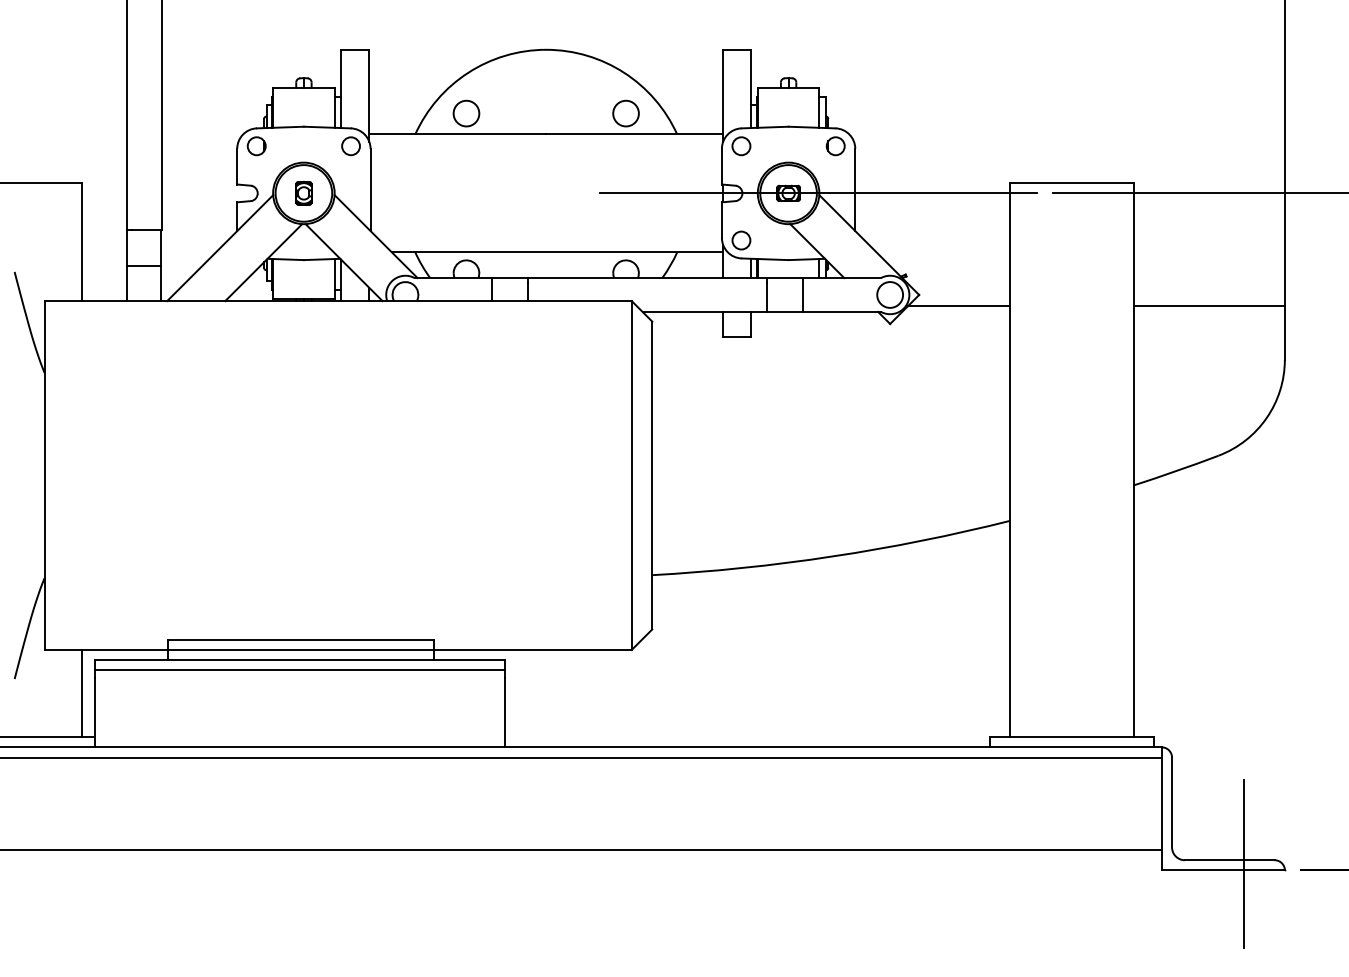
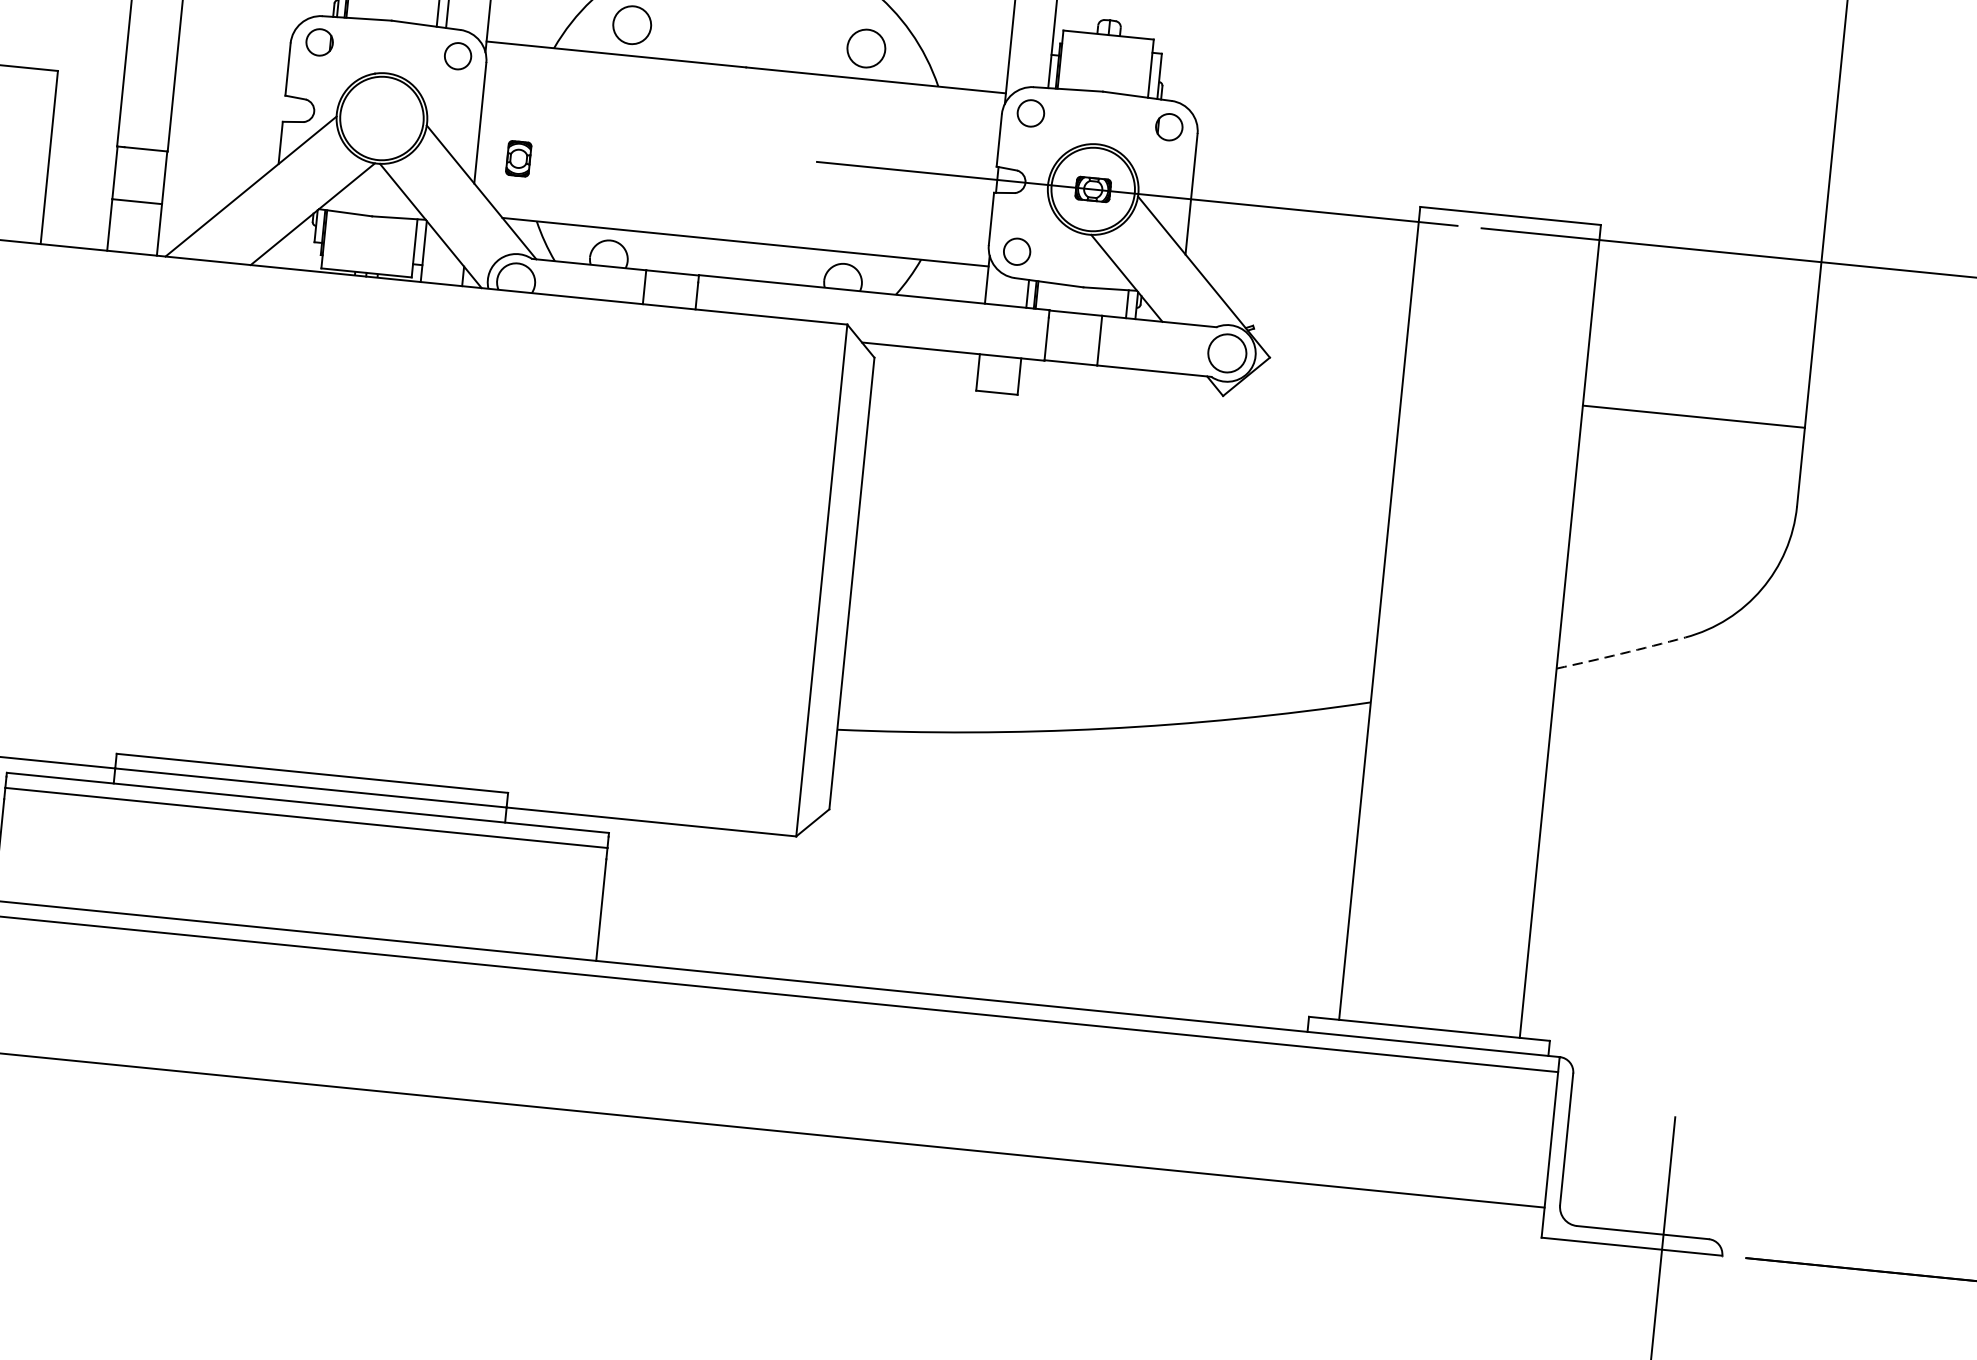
part: (303, 192) -> (518, 157), moved
line: (958, 306) -> (1325, 380), removed
arc: (1176, 471) -> (1621, 654), solid -> dashed

